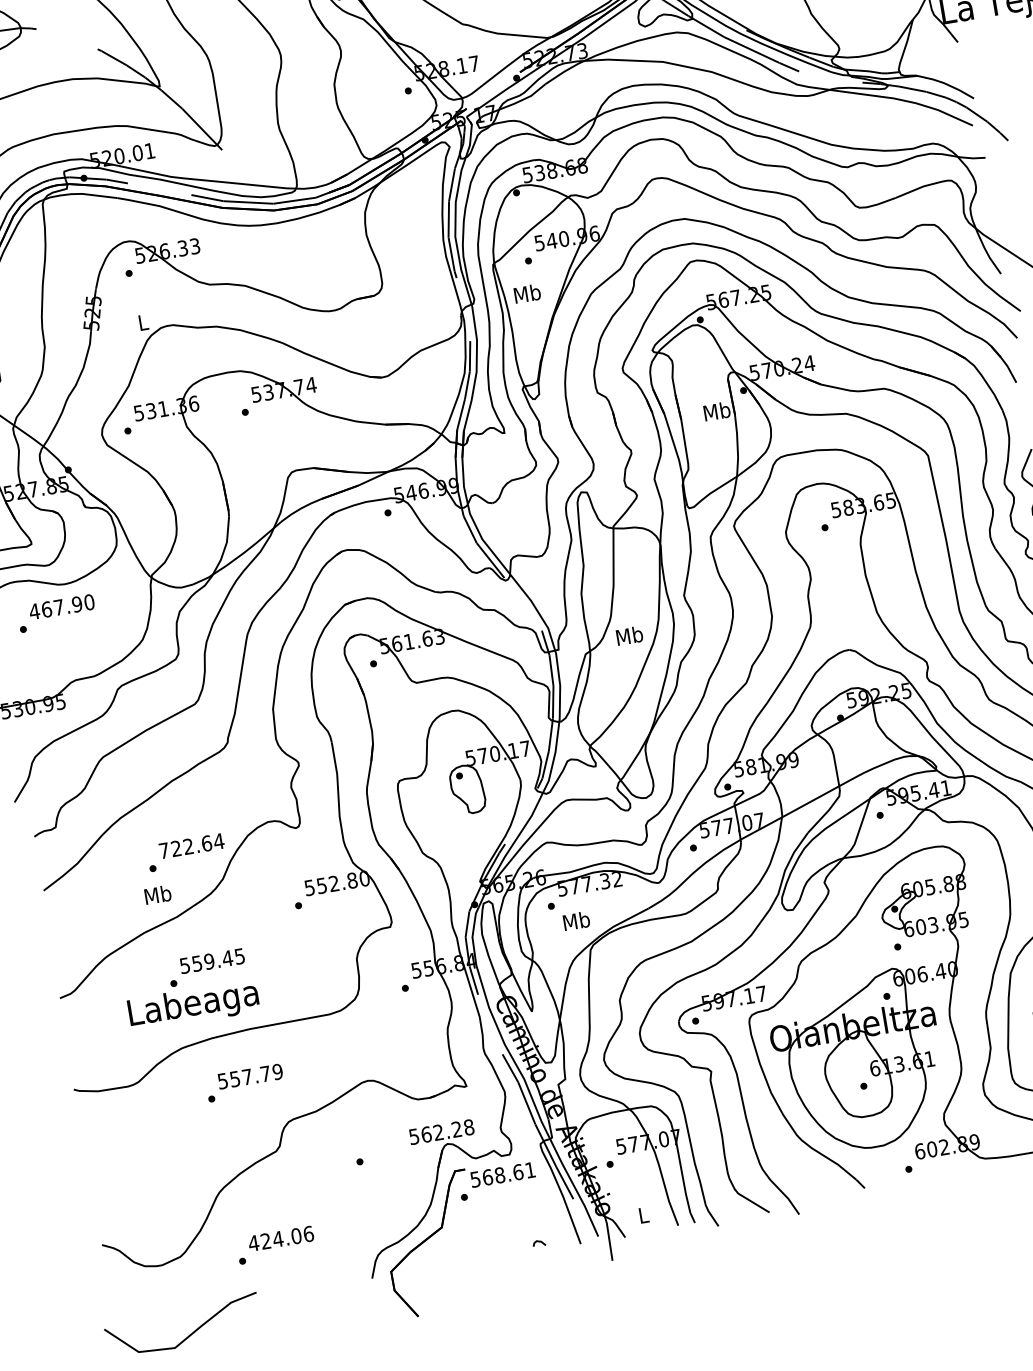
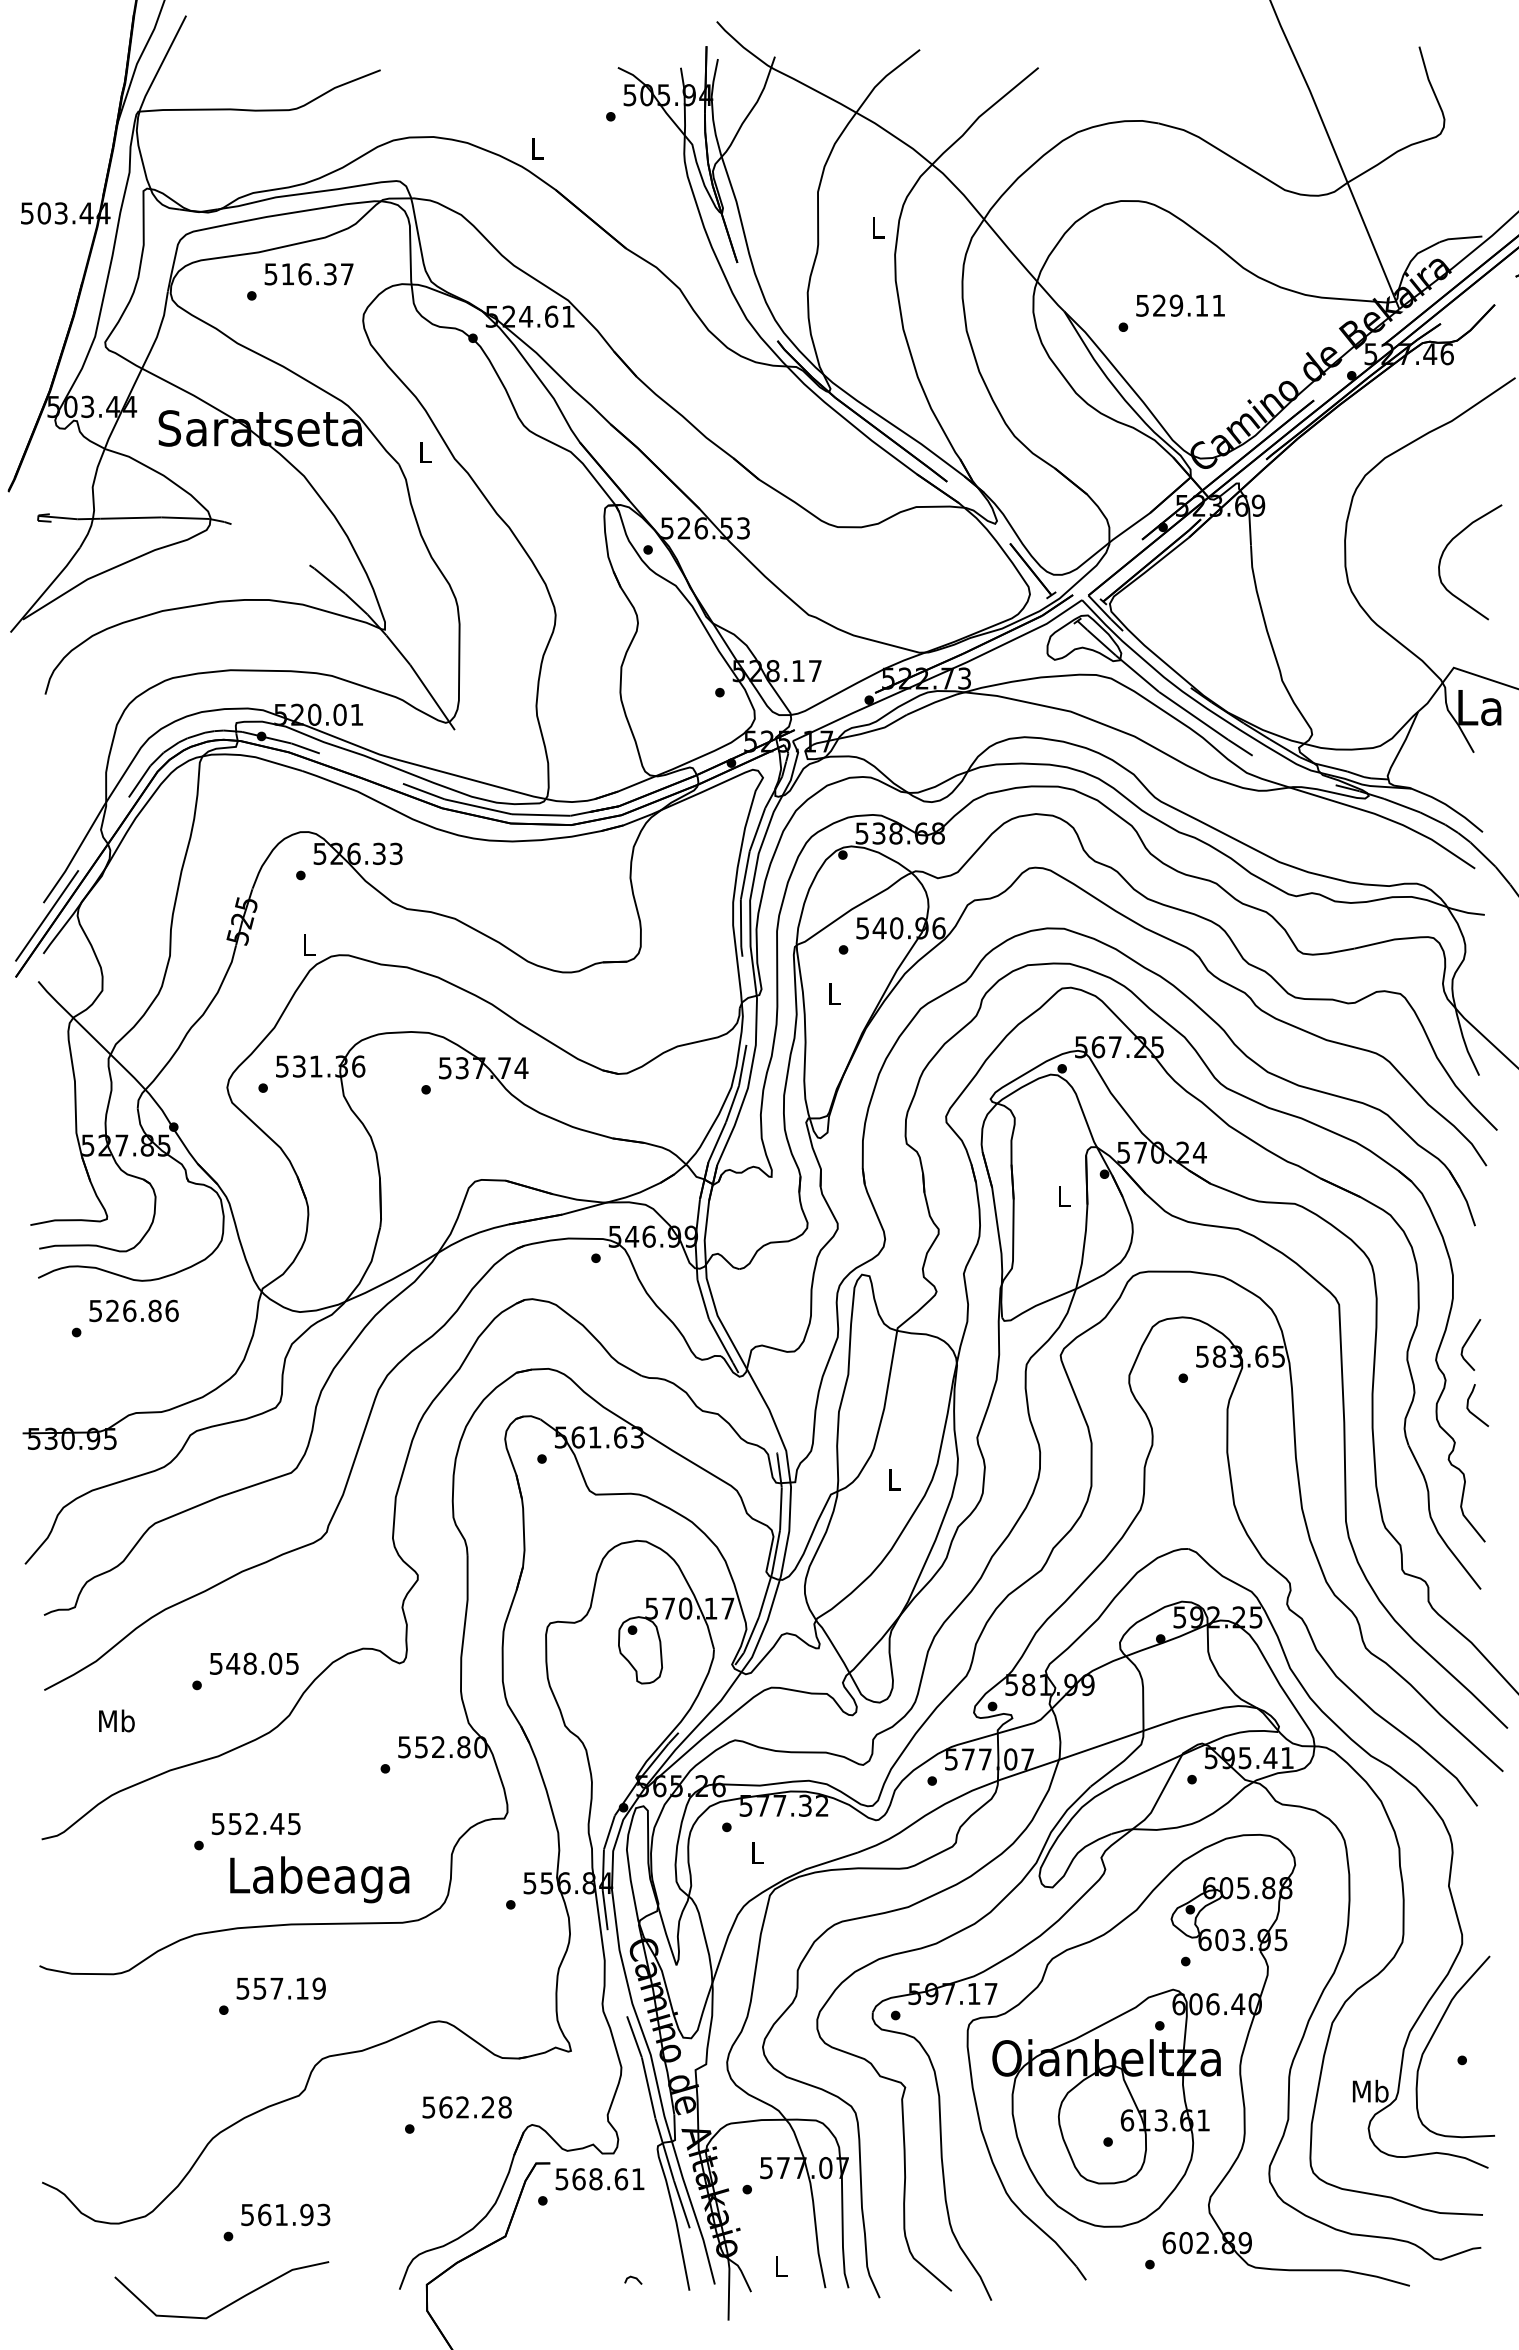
text: (527, 293) -> (834, 993), Mb -> L
text: (716, 411) -> (1063, 1196), Mb -> L
text: (61, 606) -> (133, 1310), 467.90 -> 526.86
text: (629, 635) -> (894, 1479), Mb -> L
text: (191, 845) -> (254, 1663), 722.64 -> 548.05
text: (157, 894) -> (116, 1720), moved
text: (576, 920) -> (757, 1852), Mb -> L
text: (209, 962) -> (251, 1824), 559.45 -> 552.45
text: (193, 1005) -> (319, 1879), moved
text: (265, 1073) -> (302, 1988), 557.79 -> 557.19
text: (441, 1132) -> (466, 2107), moved
text: (280, 1238) -> (285, 2214), 424.06 -> 561.93
curve: (189, 1334) -> (229, 2303), moved

